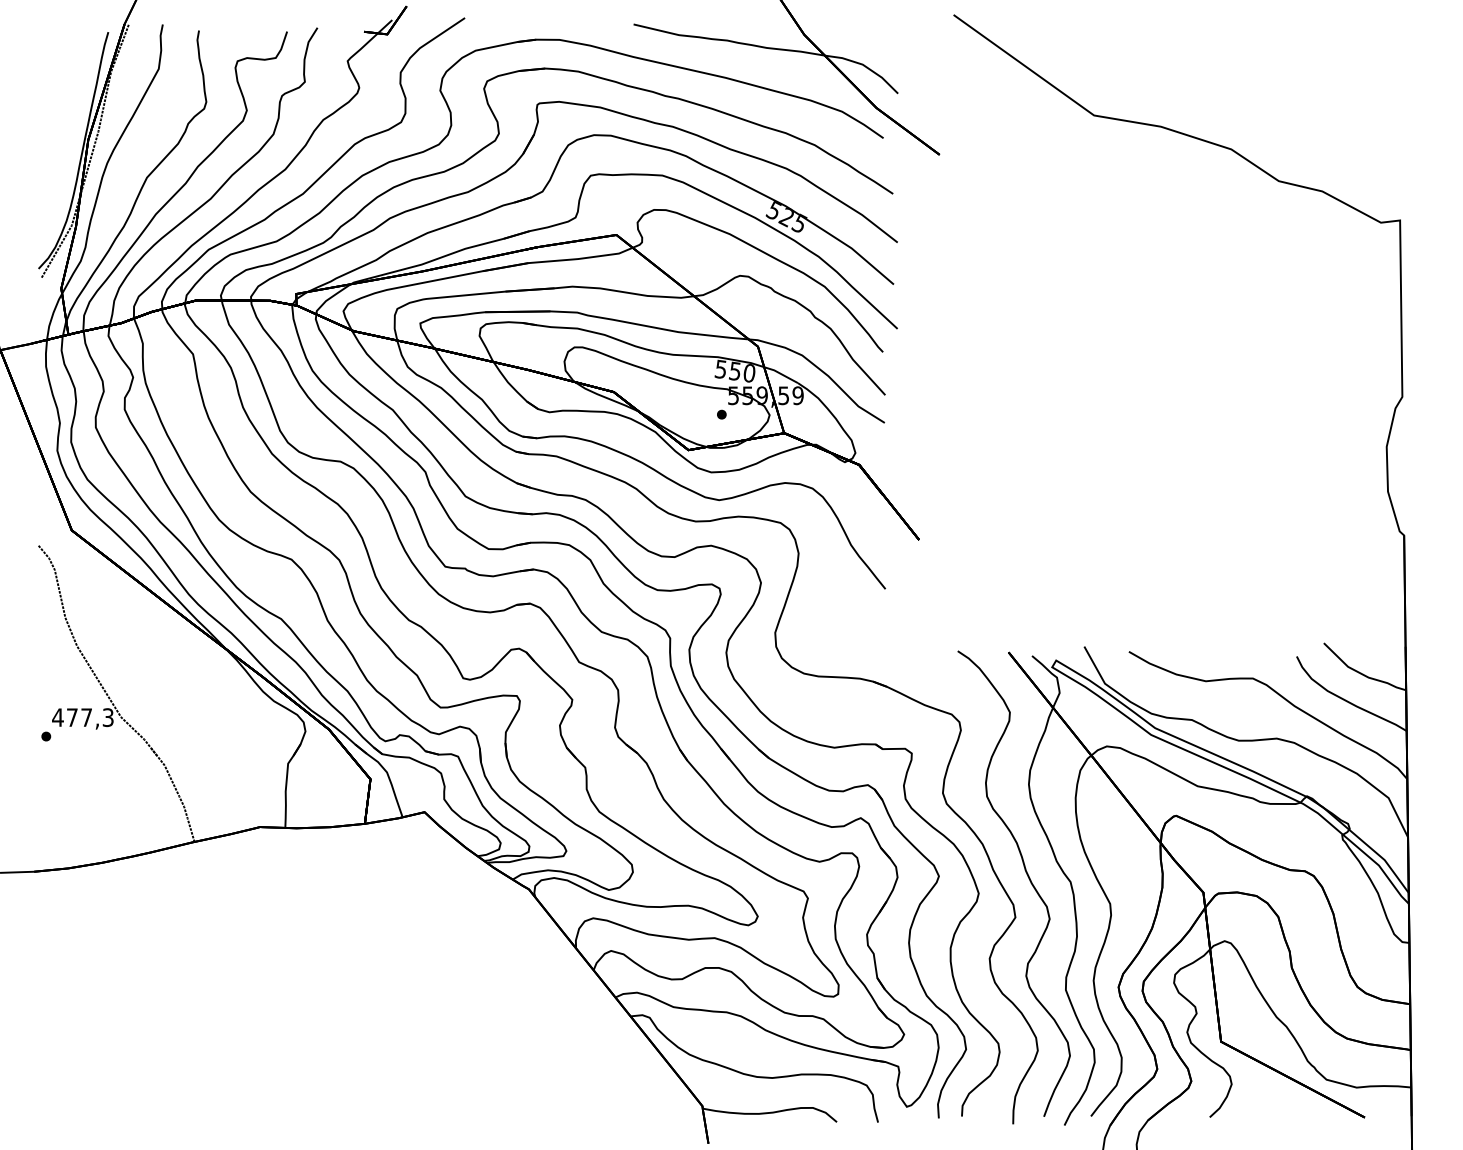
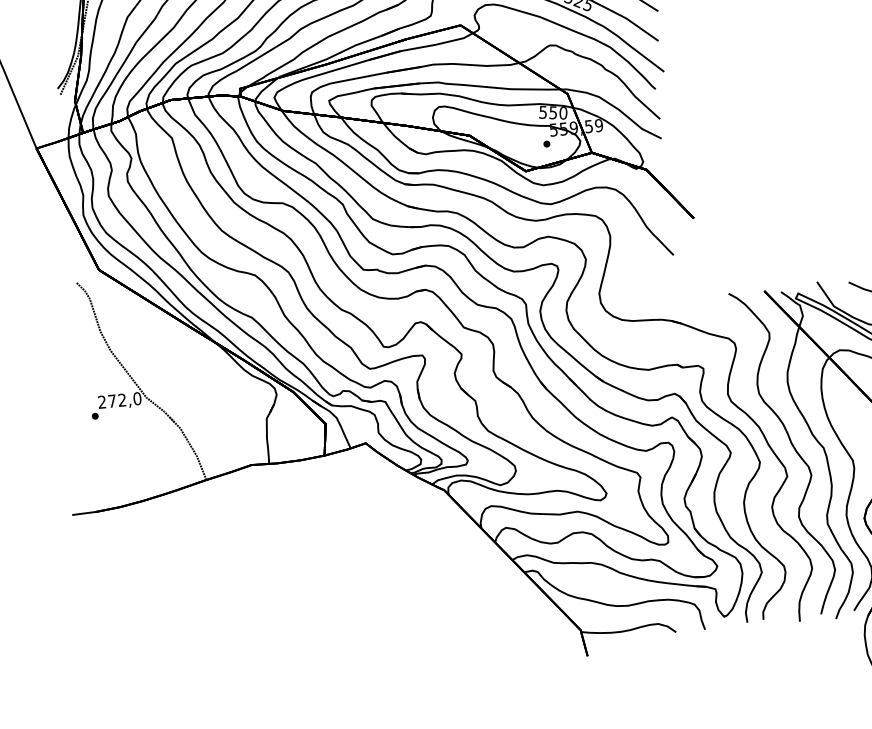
text: (82, 717) -> (119, 400), 477,3 -> 272,0

